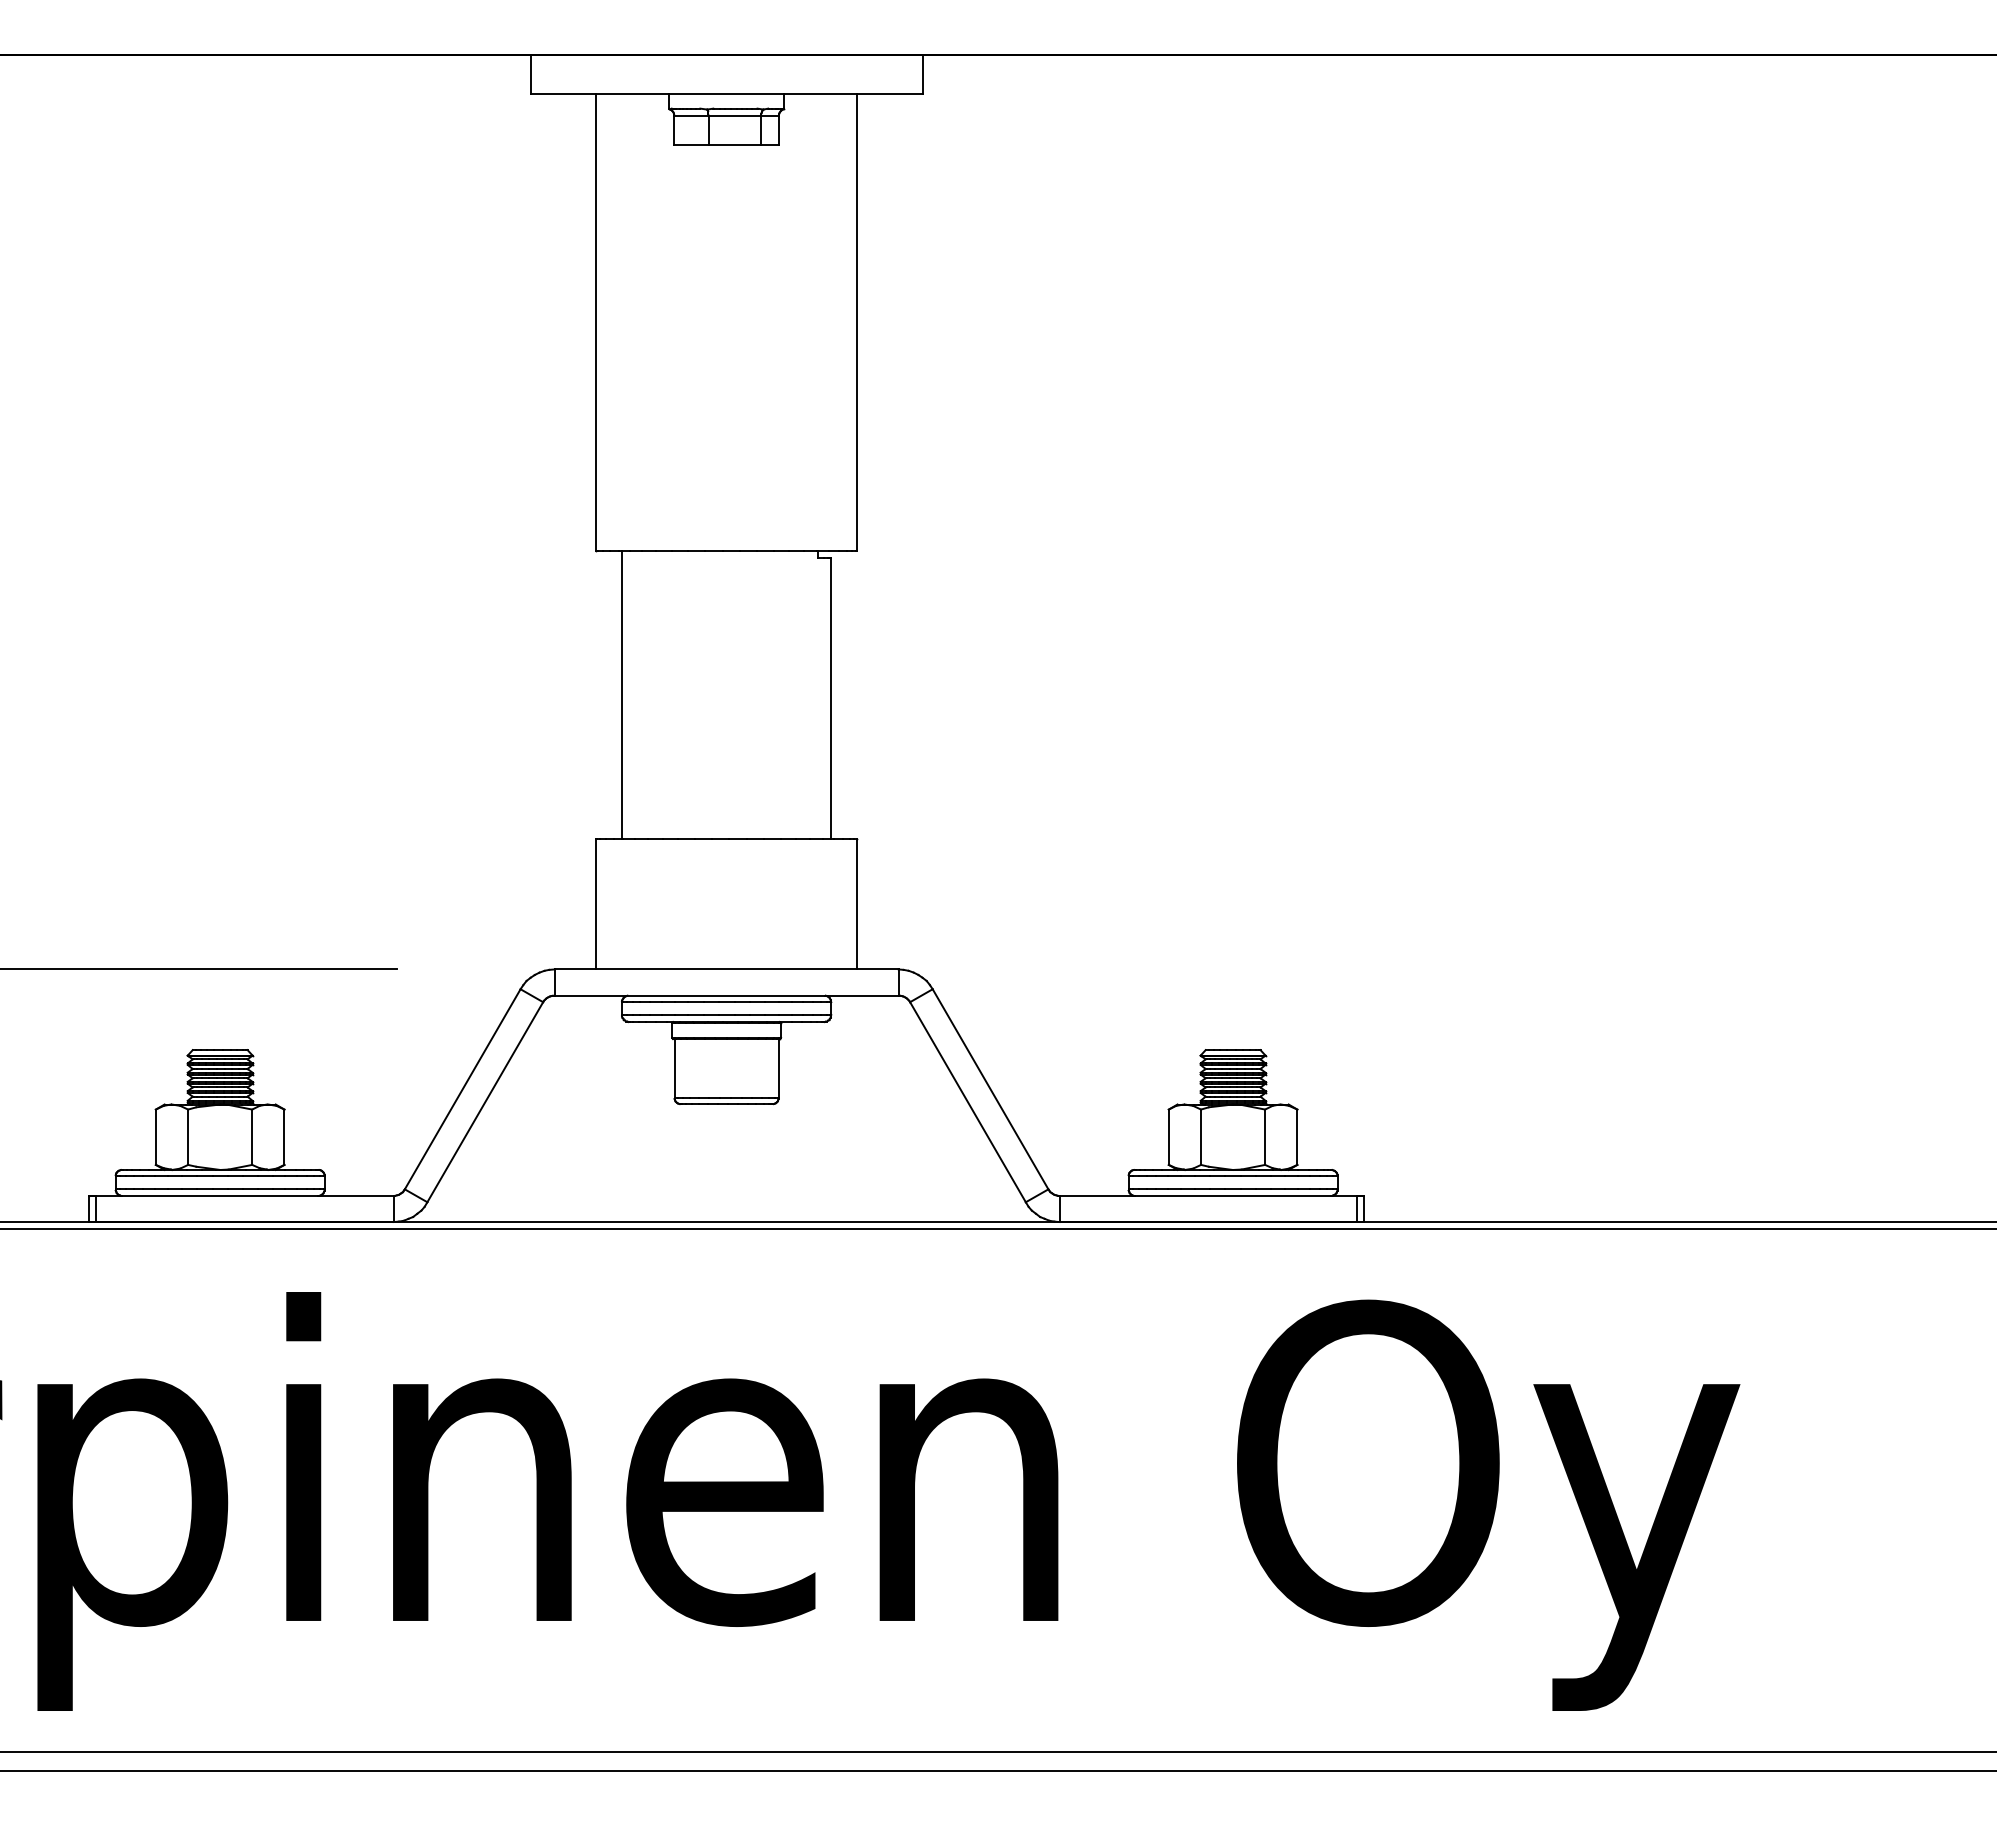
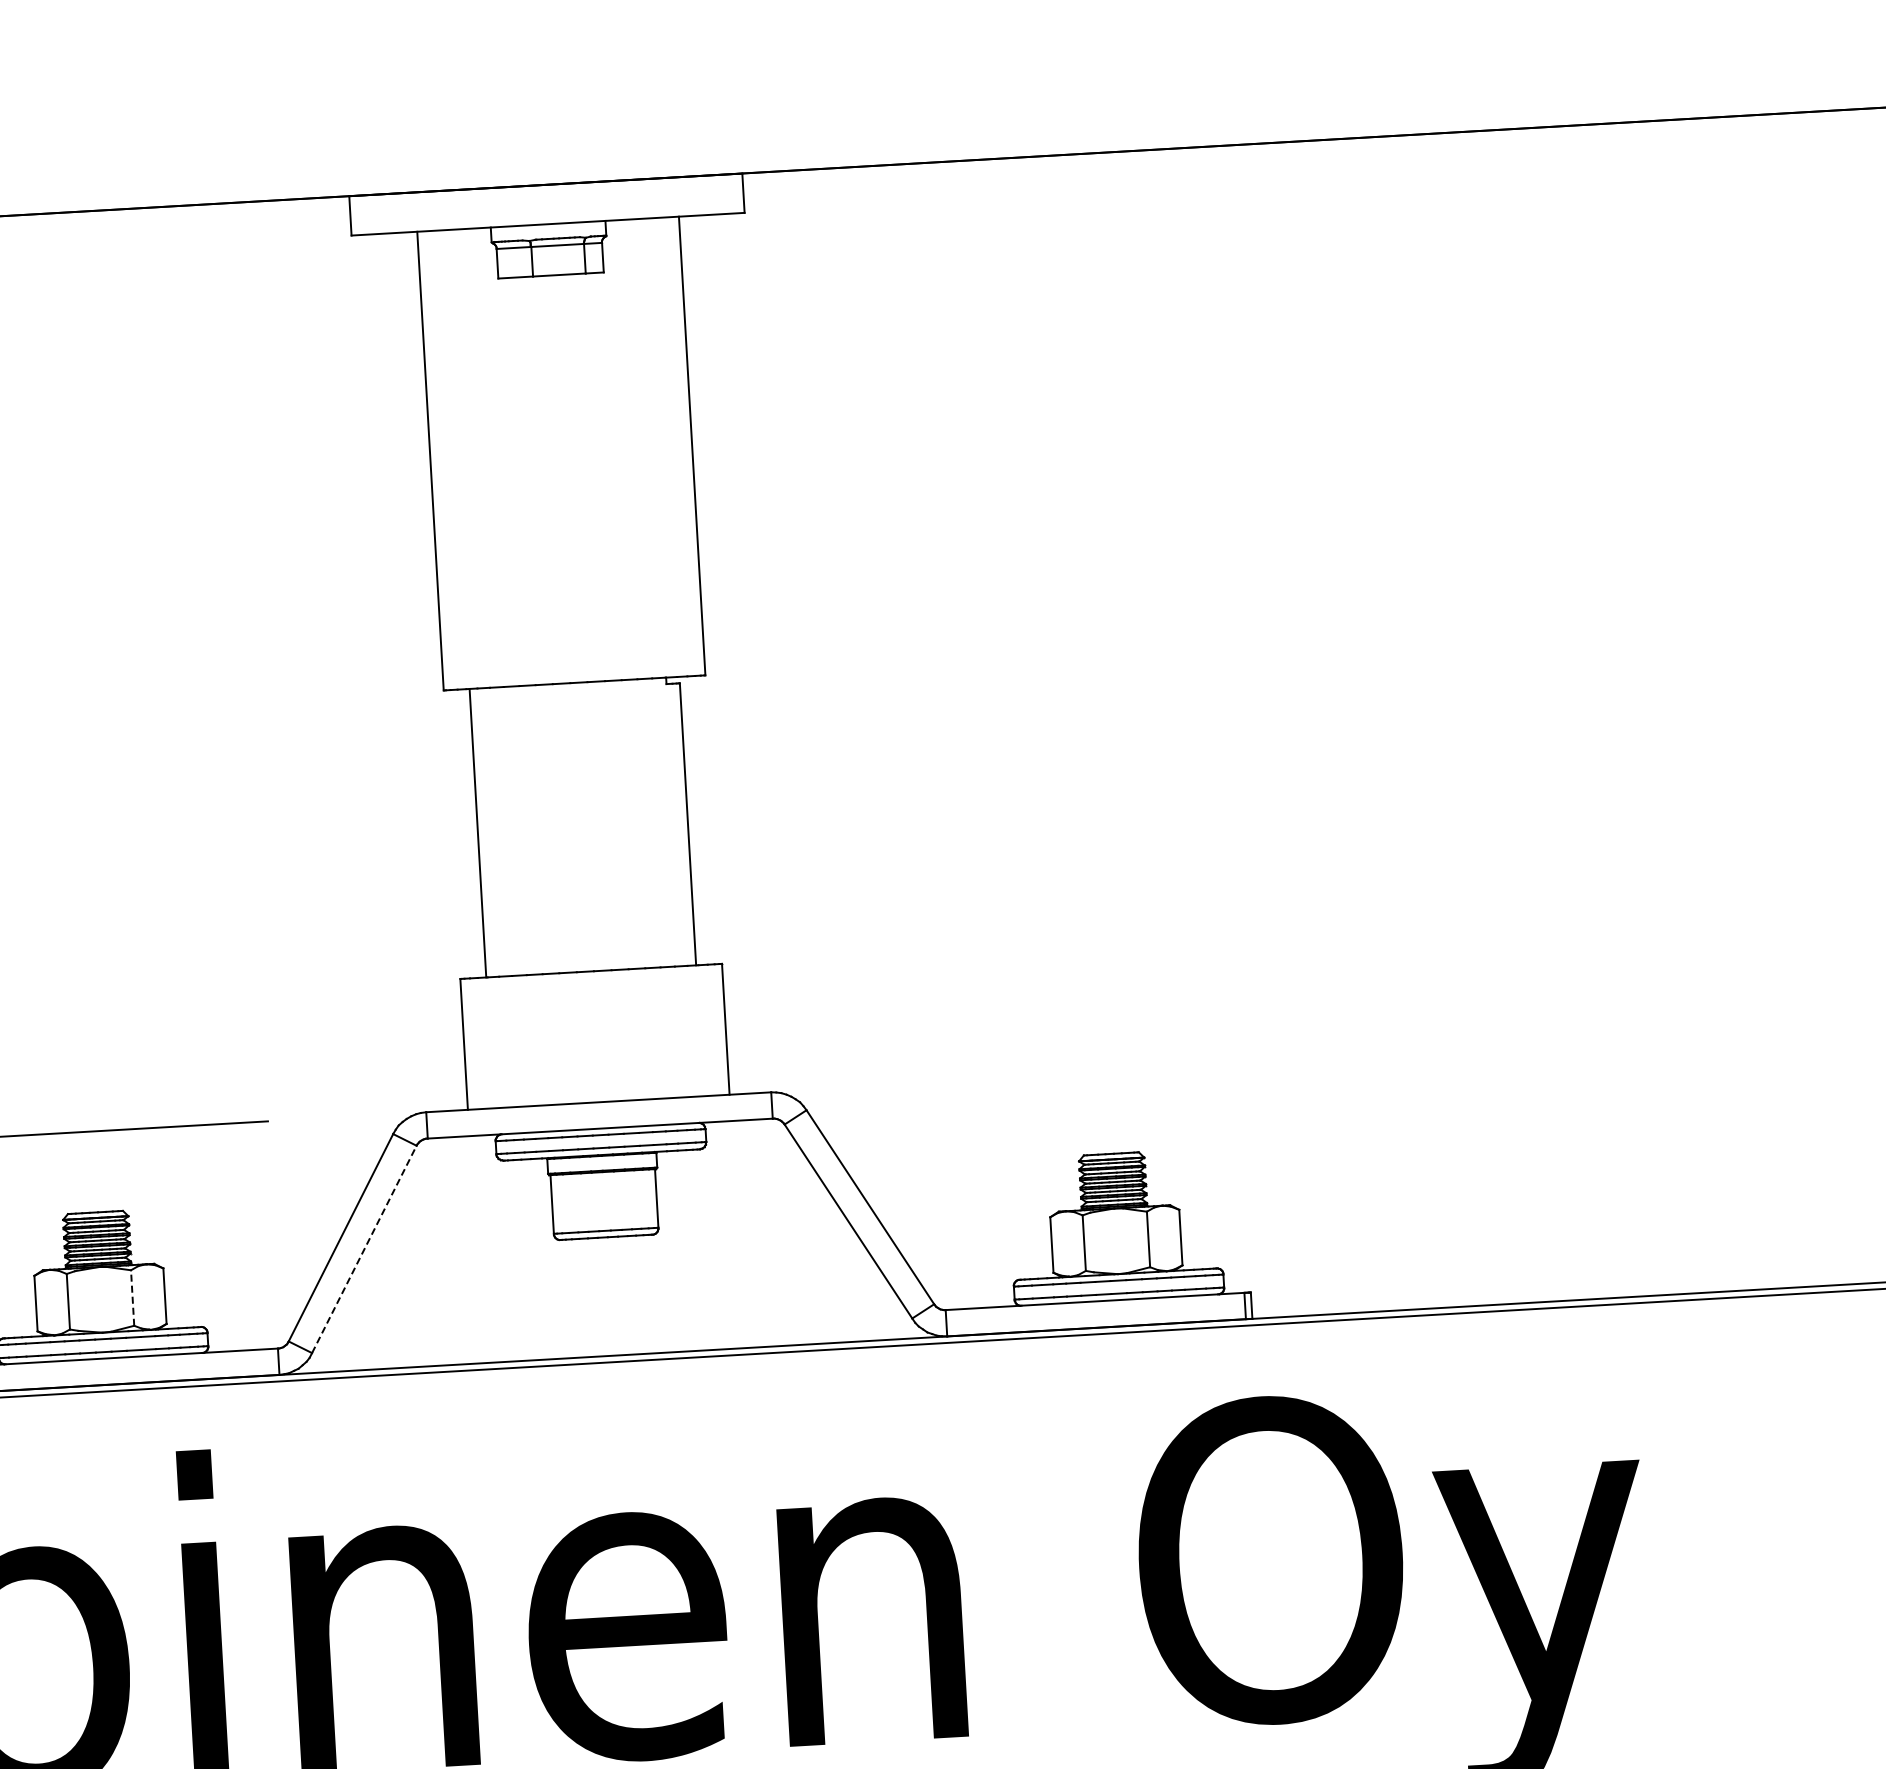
line: (485, 1102) -> (364, 1249), solid -> dashed
line: (252, 1137) -> (132, 1298), solid -> dashed

